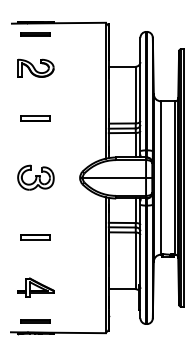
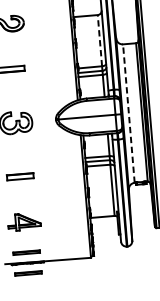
line: (135, 94) -> (99, 40), solid -> dashed
line: (160, 178) -> (128, 114), solid -> dashed
line: (35, 344) -> (28, 273), added

